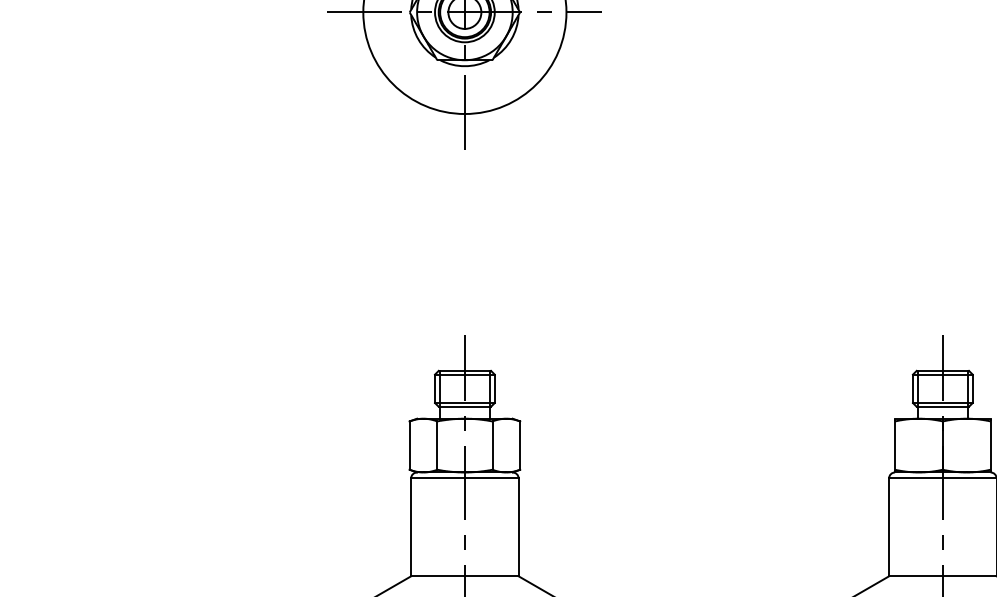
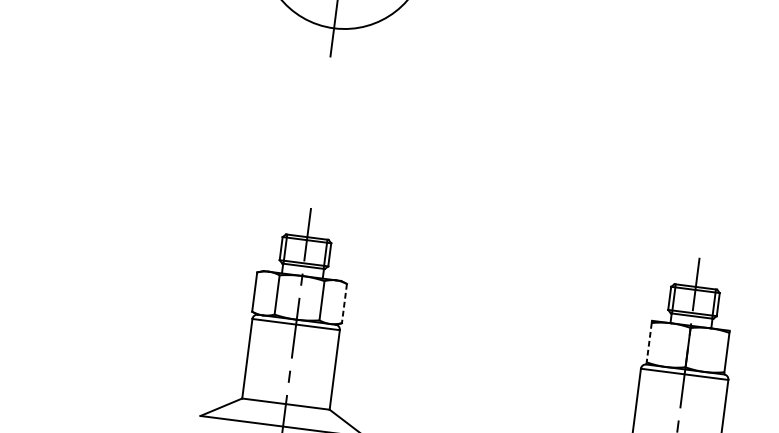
line: (520, 446) -> (344, 304), solid -> dashed
line: (895, 446) -> (649, 343), solid -> dashed

